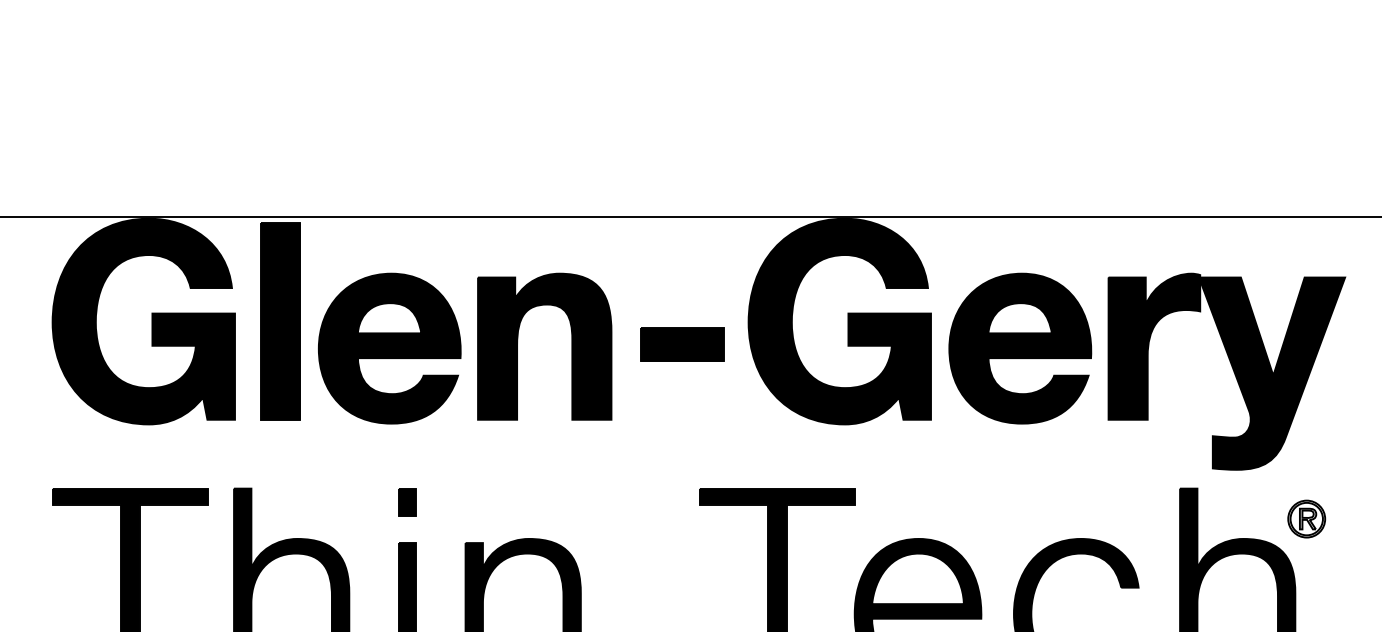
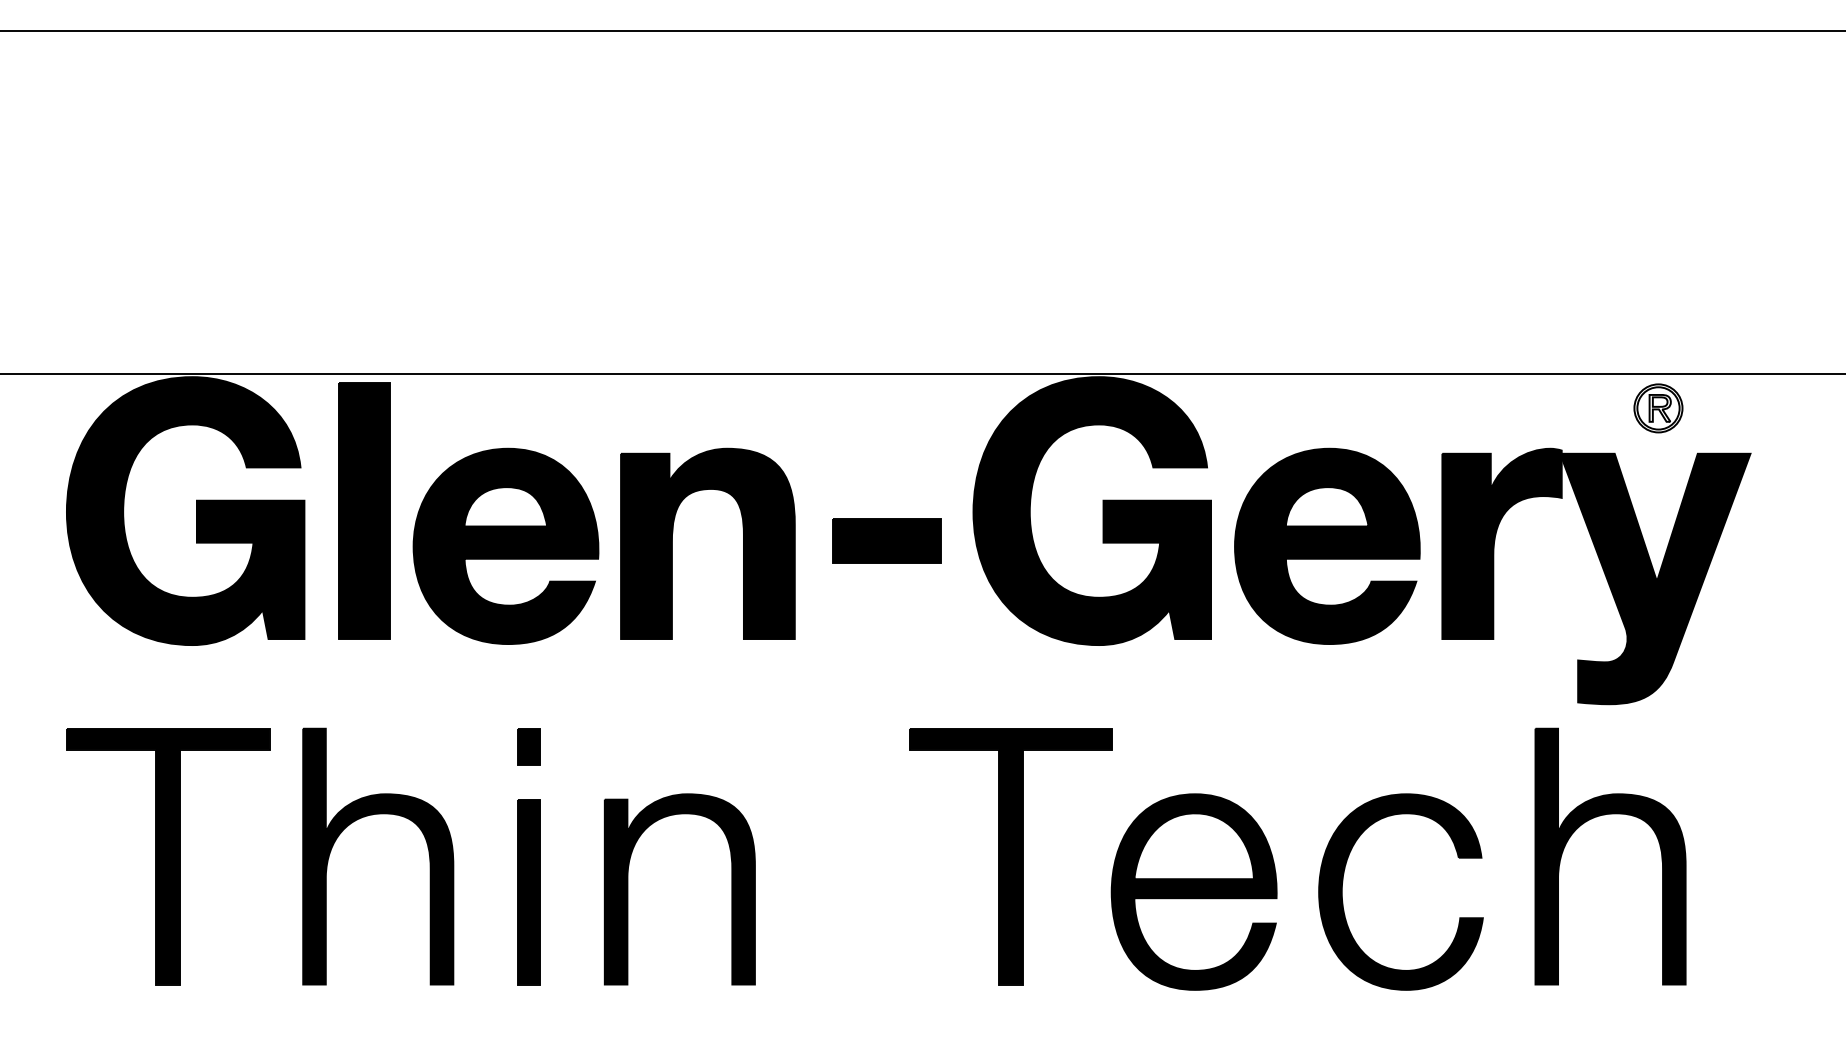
part: (1306, 519) -> (1658, 408), moved

